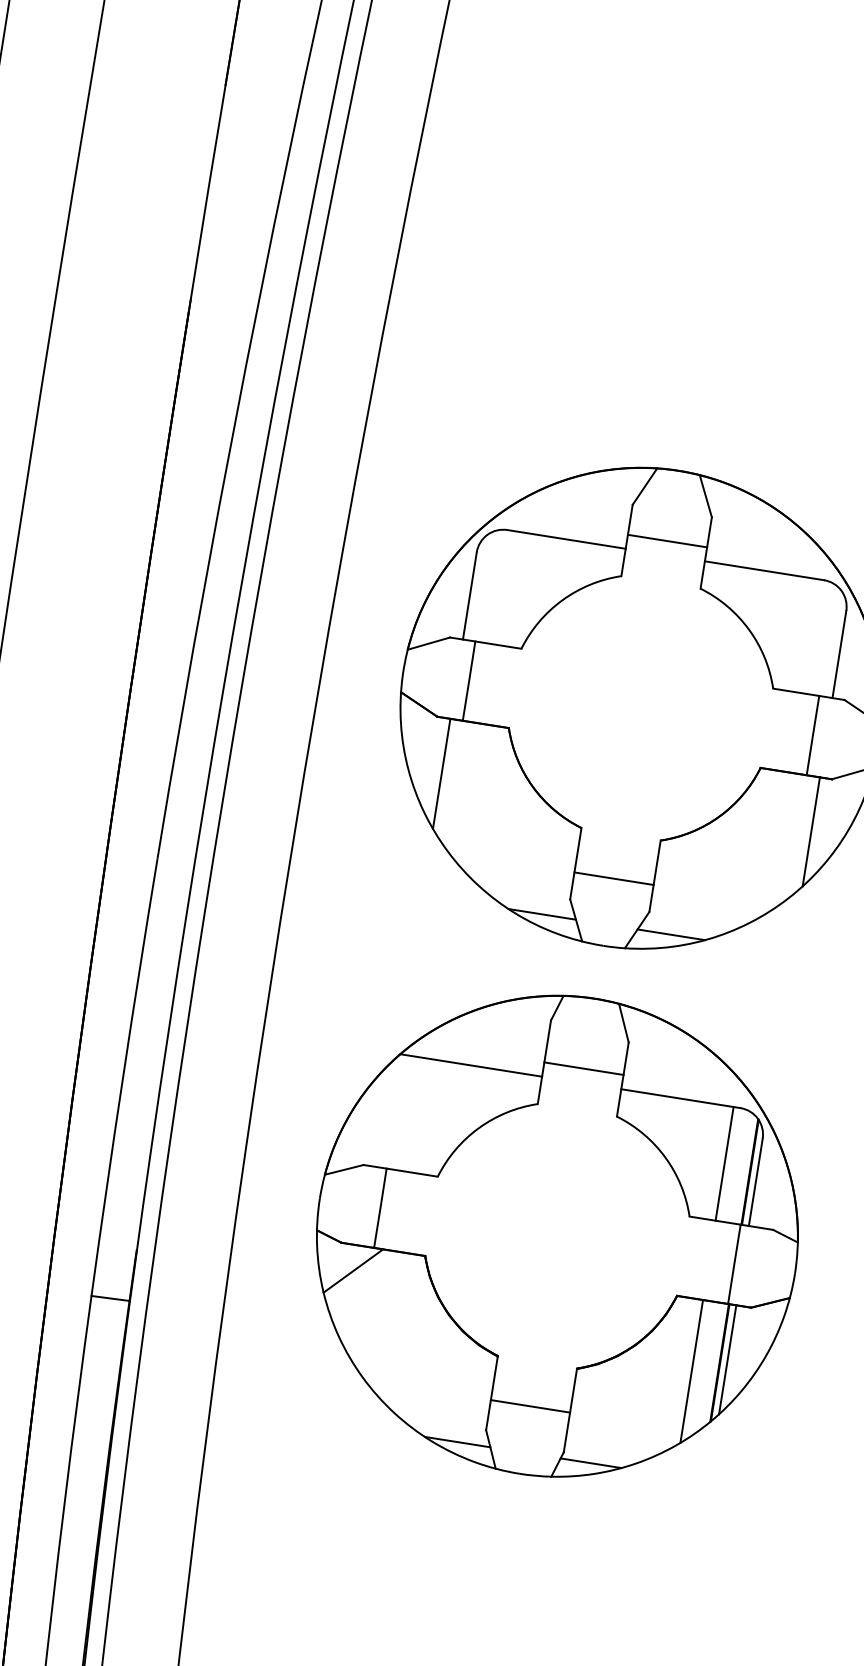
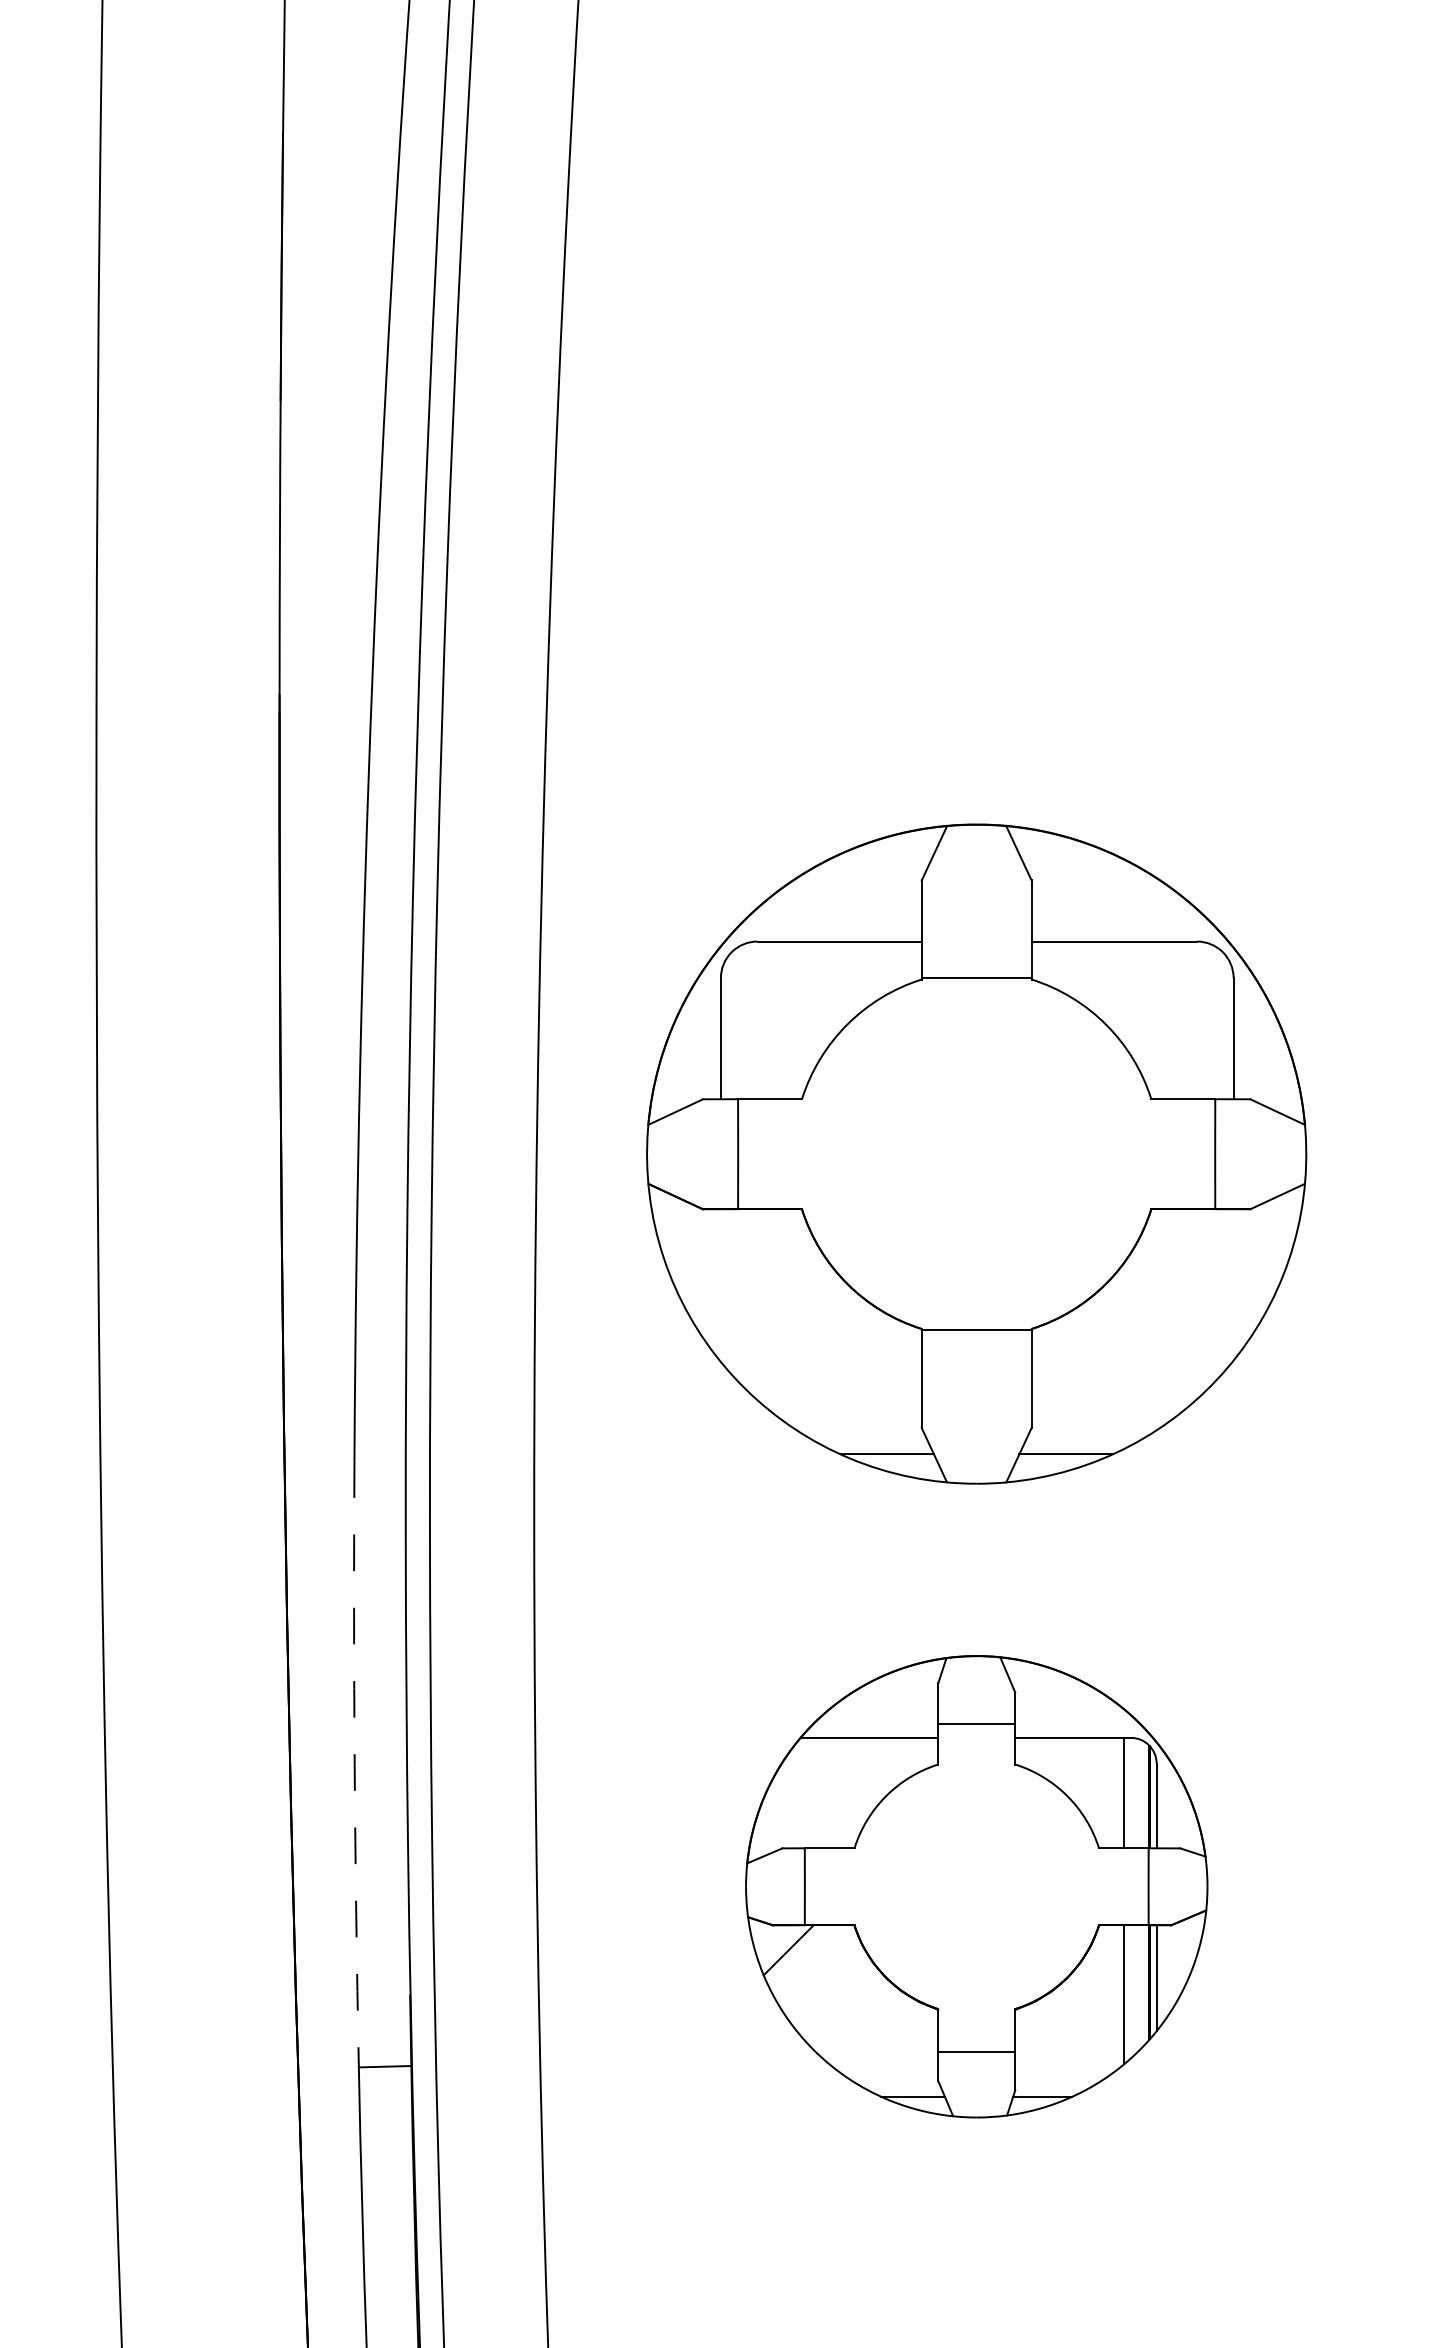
line: (667, 541) -> (976, 978), moved
line: (441, 773) -> (720, 1285), removed
line: (811, 831) -> (1233, 1284), removed
line: (613, 878) -> (976, 1329), moved
arc: (122, 1077) -> (354, 1764), solid -> dashed
part: (557, 1236) -> (976, 1886), size x0.7

